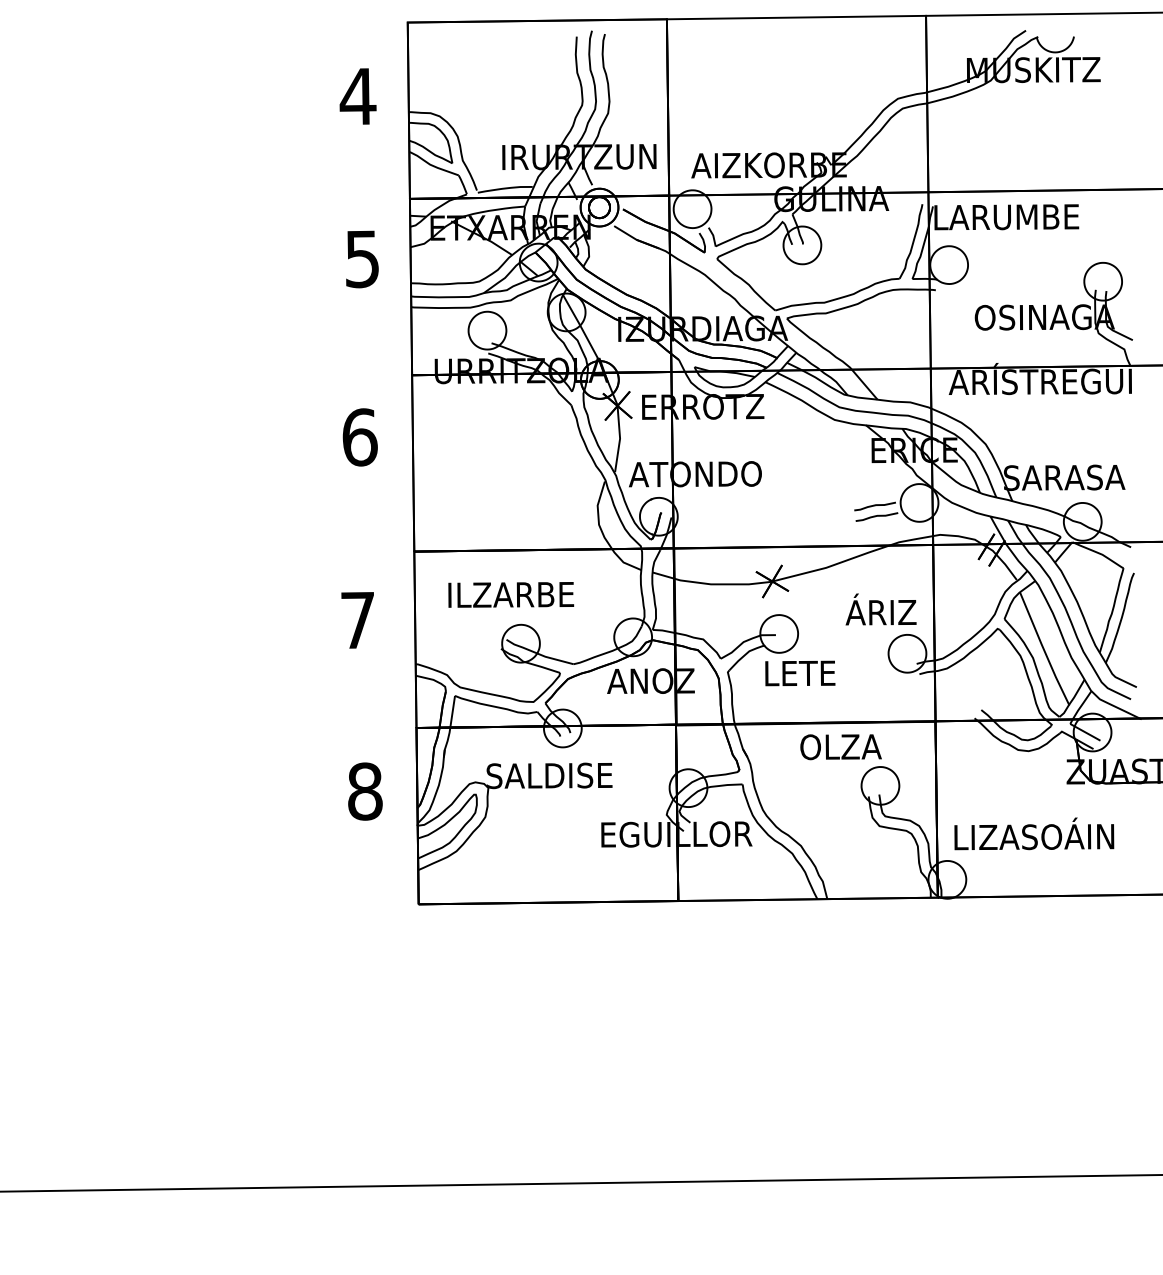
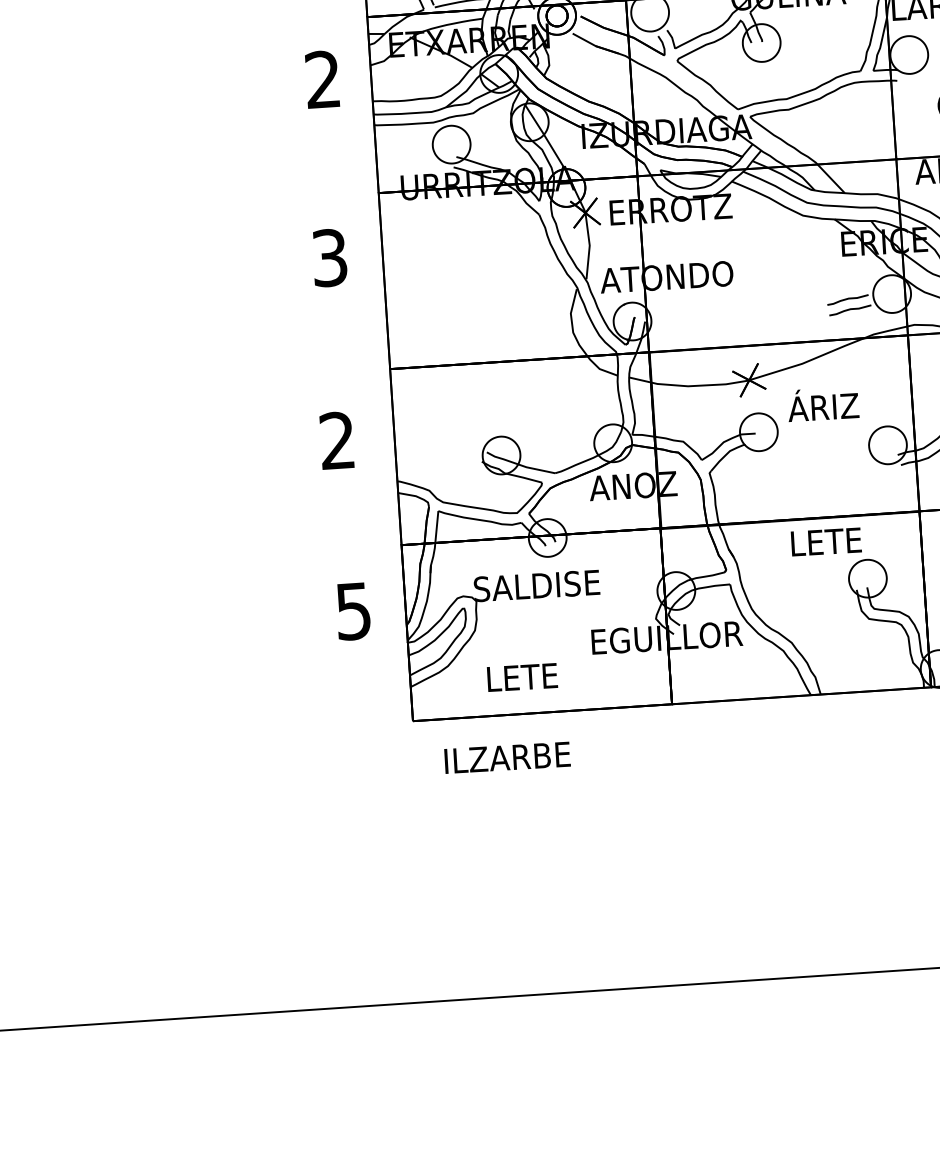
text: (361, 259) -> (322, 80), 5 -> 2
text: (359, 437) -> (329, 258), 6 -> 3
text: (511, 594) -> (507, 757), moved
text: (880, 609) -> (822, 404), moved
text: (357, 619) -> (336, 439), 7 -> 2
text: (800, 673) -> (522, 677), moved
text: (840, 747) -> (826, 542), OLZA -> LETE
text: (365, 791) -> (353, 611), 8 -> 5

